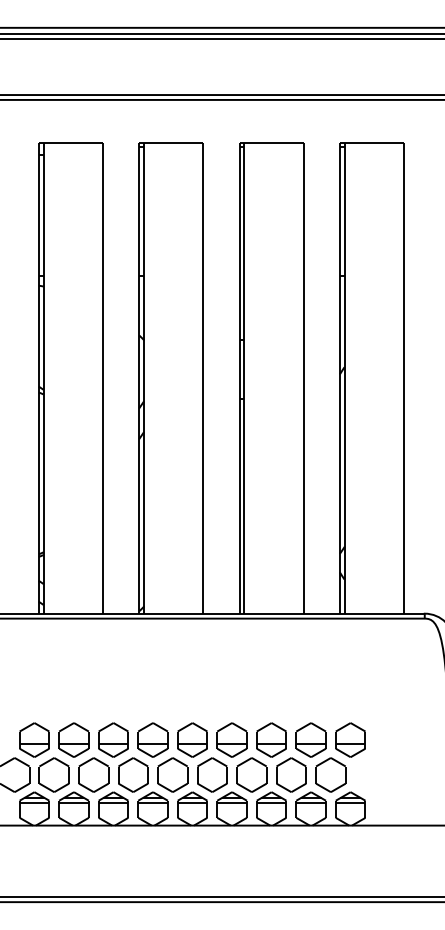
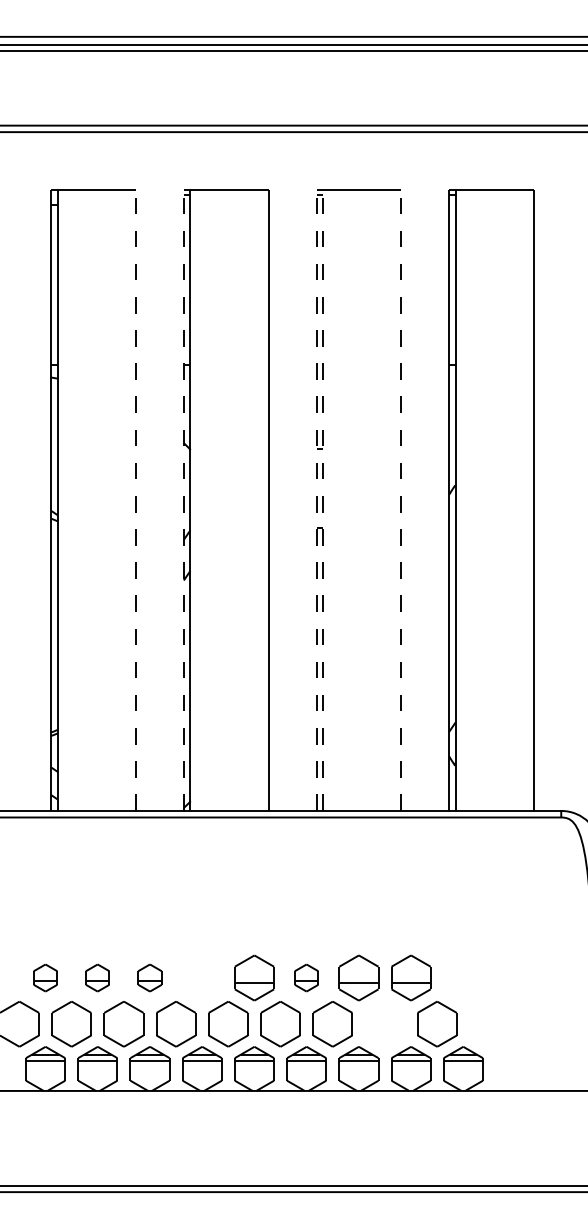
line: (103, 378) -> (136, 500), solid -> dashed
line: (138, 378) -> (183, 500), solid -> dashed
line: (239, 378) -> (316, 500), solid -> dashed
line: (244, 378) -> (323, 500), solid -> dashed
line: (303, 378) -> (401, 500), solid -> dashed
part: (34, 739) -> (45, 977), size x0.6
part: (73, 739) -> (97, 977), size x0.6
part: (113, 739) -> (149, 977), size x0.6
part: (153, 739) -> (202, 977), removed
part: (231, 739) -> (306, 977), size x0.6
part: (350, 739) -> (463, 977), removed
part: (290, 775) -> (384, 1024), removed

